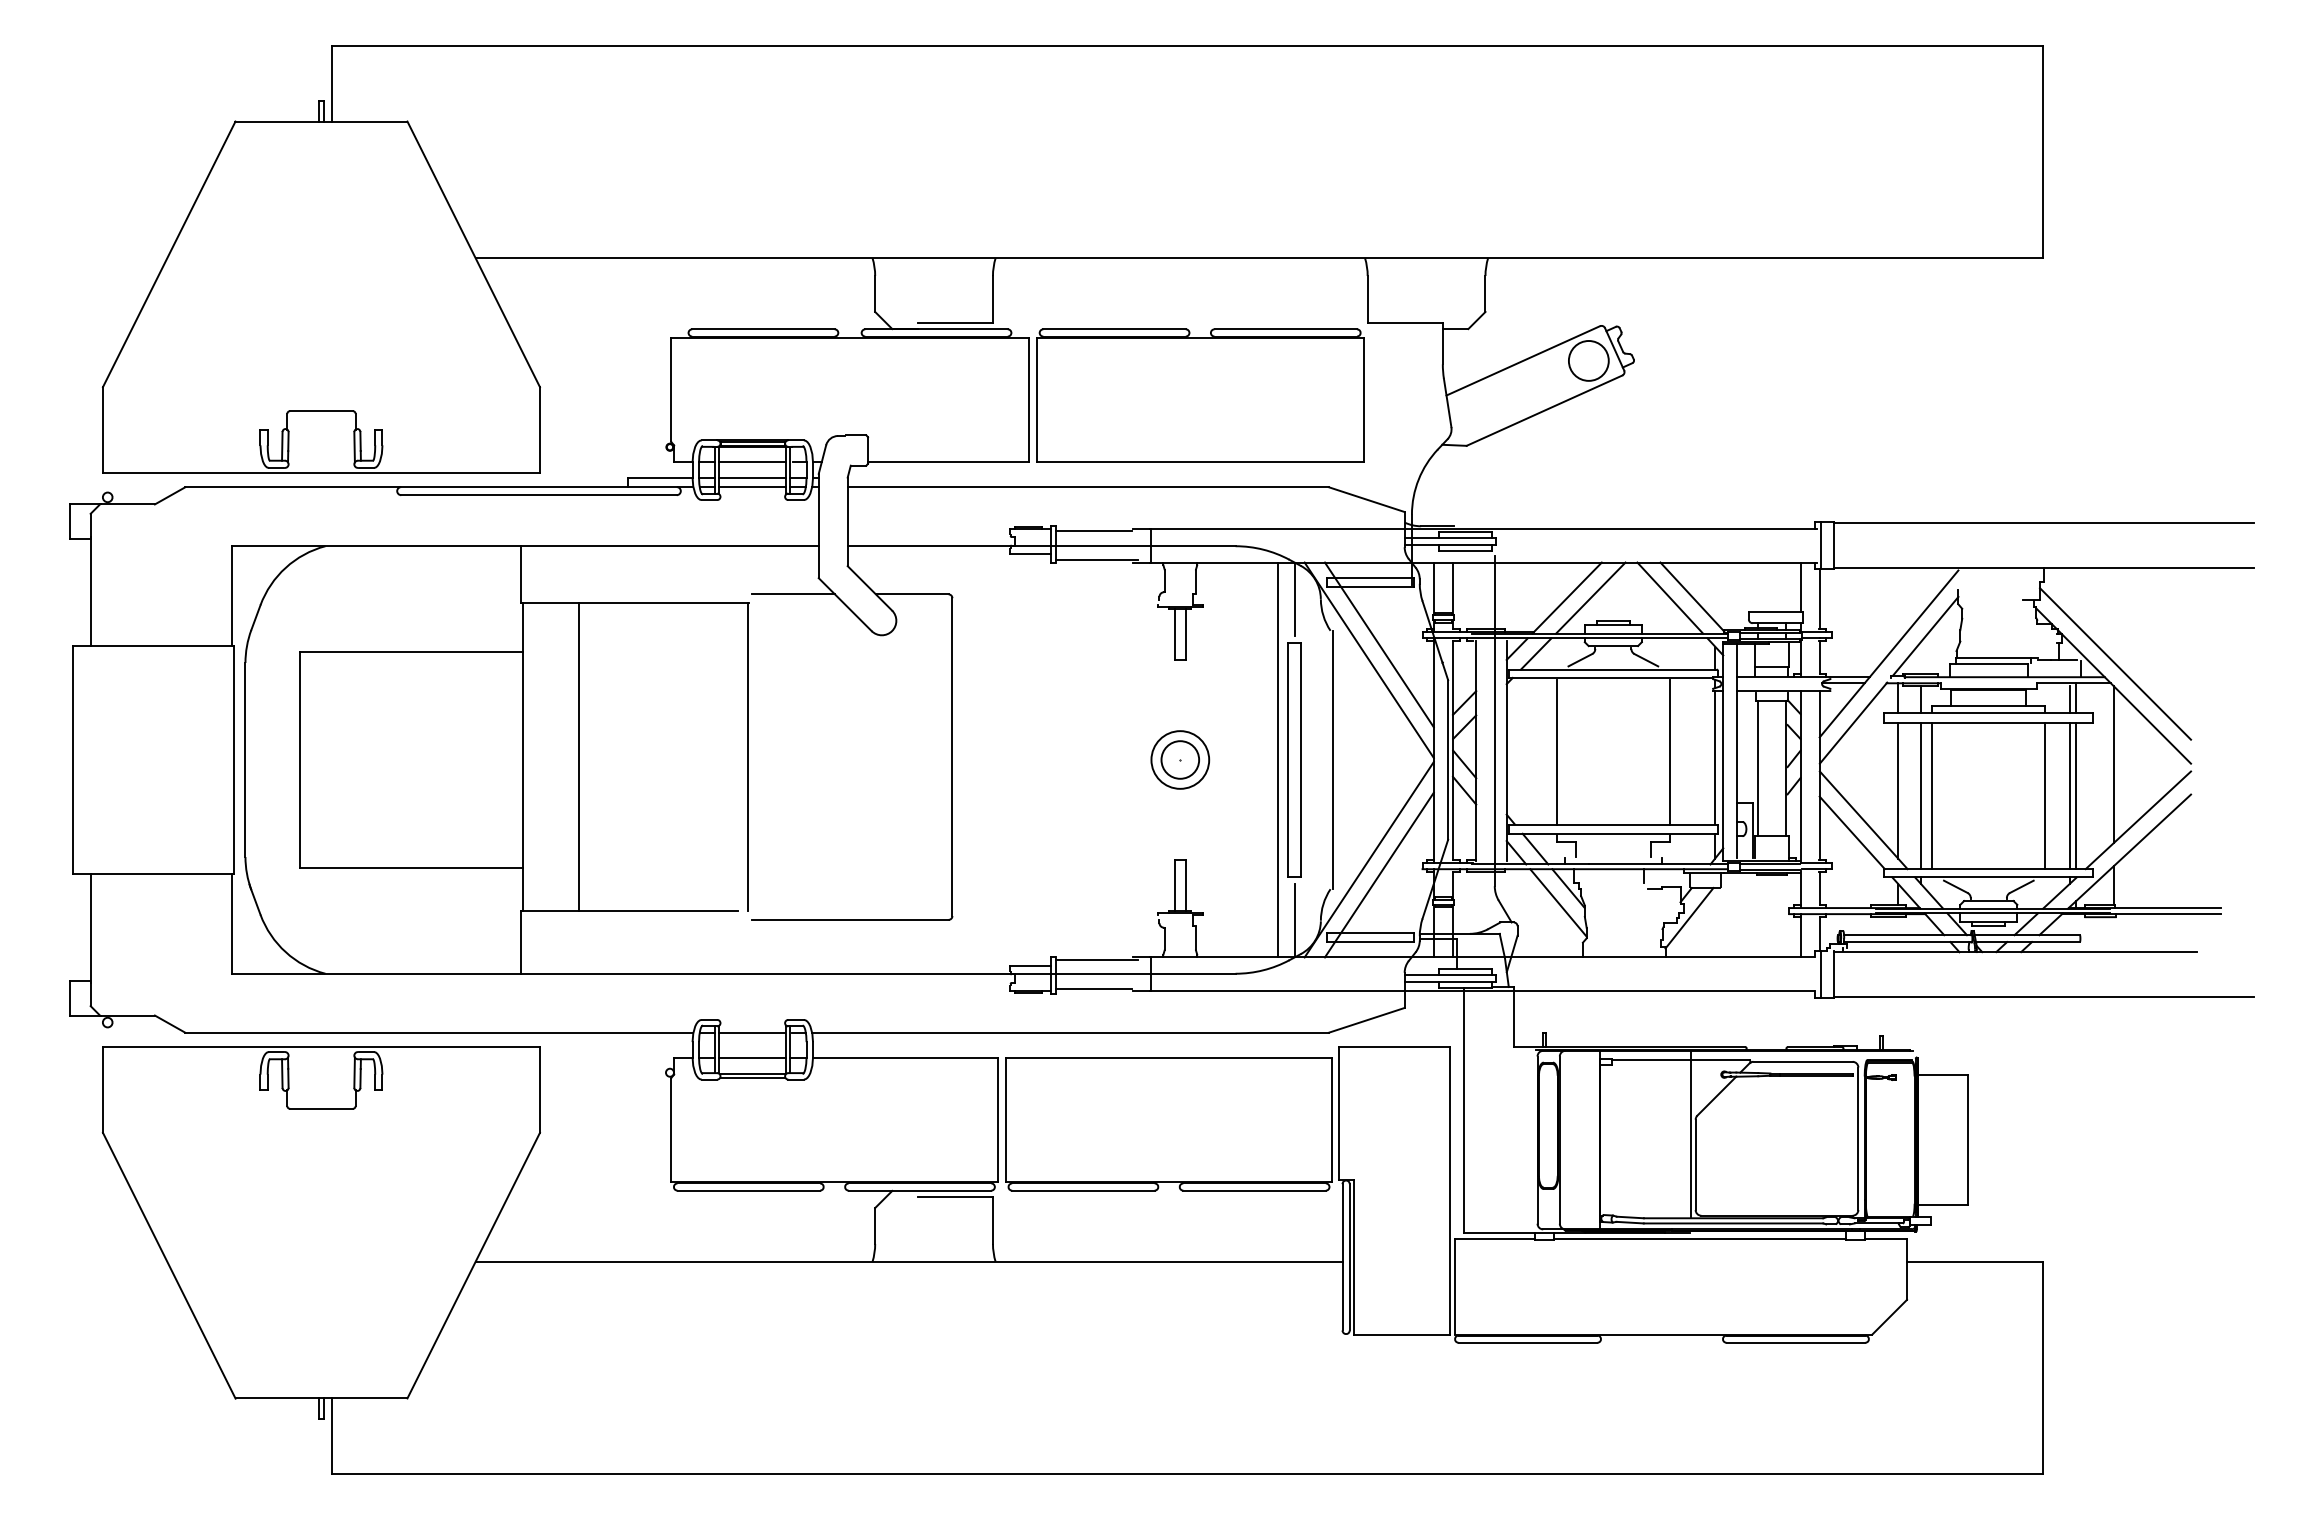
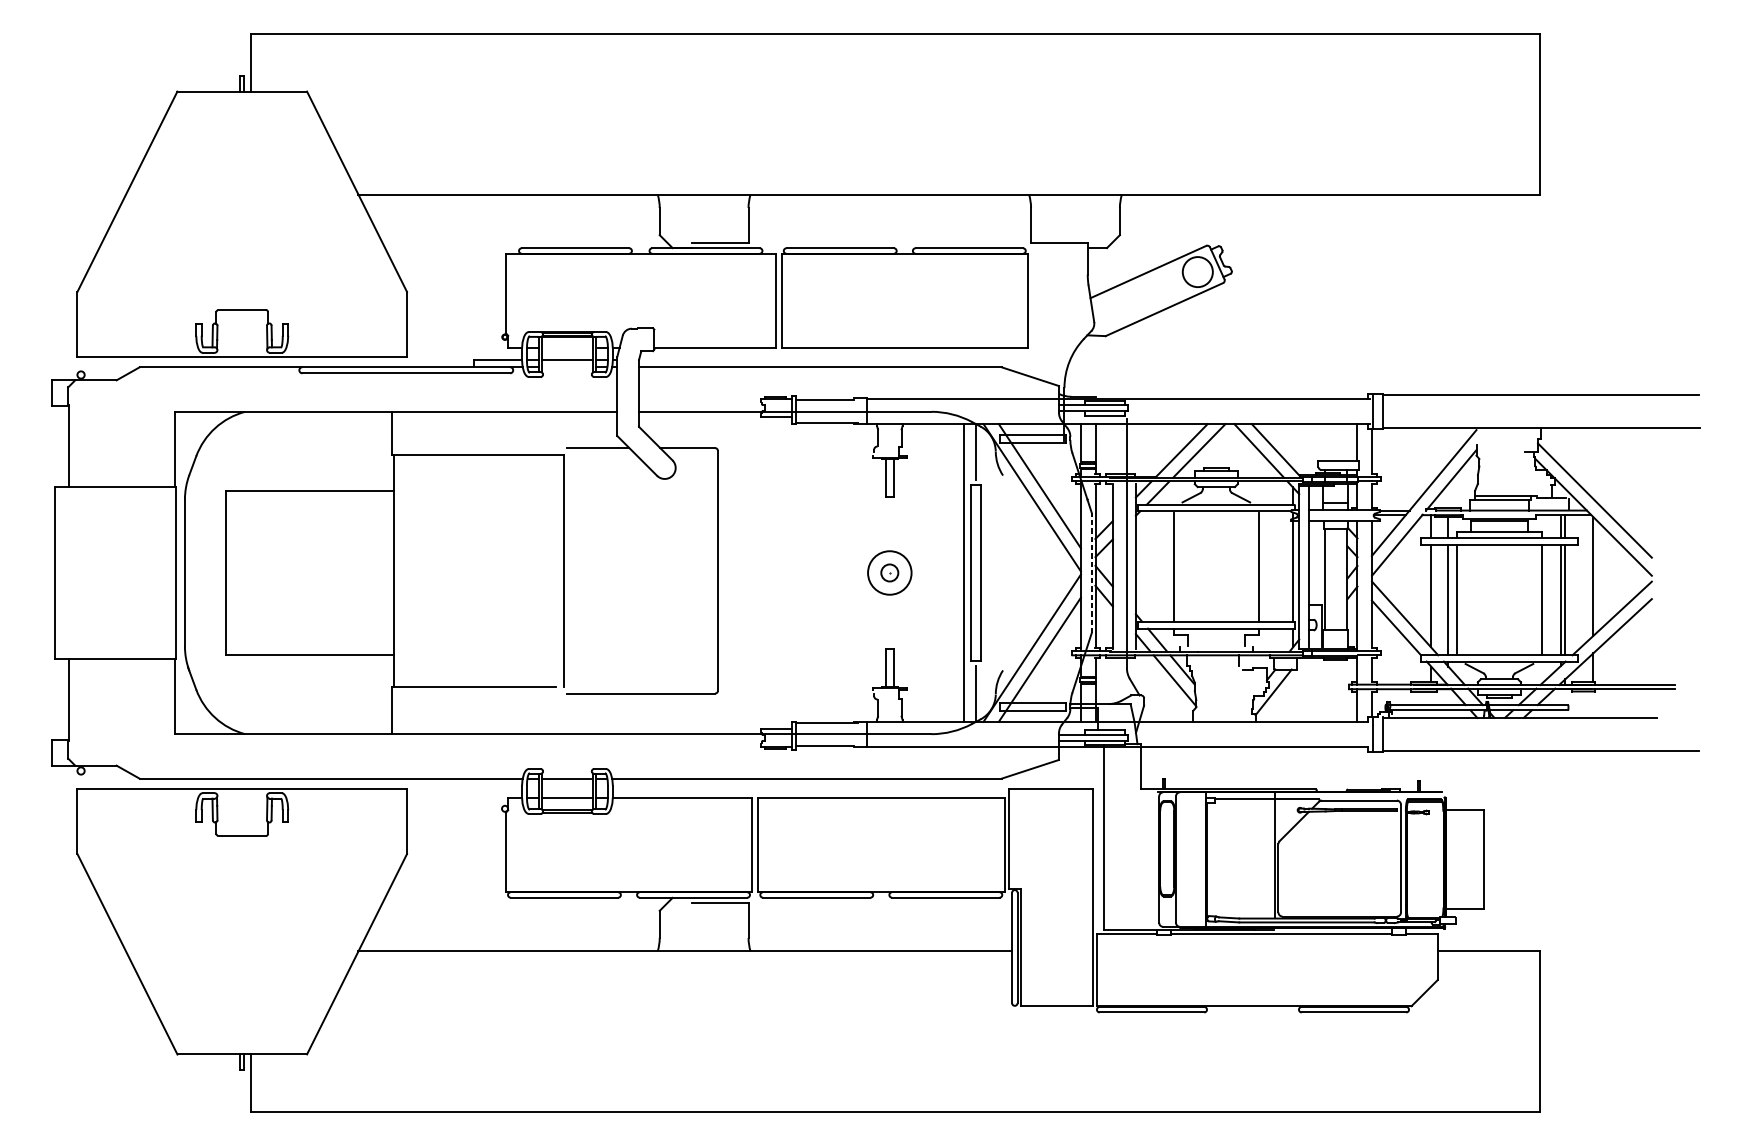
line: (752, 461) -> (567, 347), removed
line: (752, 487) -> (567, 367), removed
line: (579, 757) -> (436, 571), removed
circle: (1180, 759) -> (889, 572), size x0.6
line: (1333, 759) -> (1005, 572), removed
line: (1448, 760) -> (1092, 573), solid -> dashed

